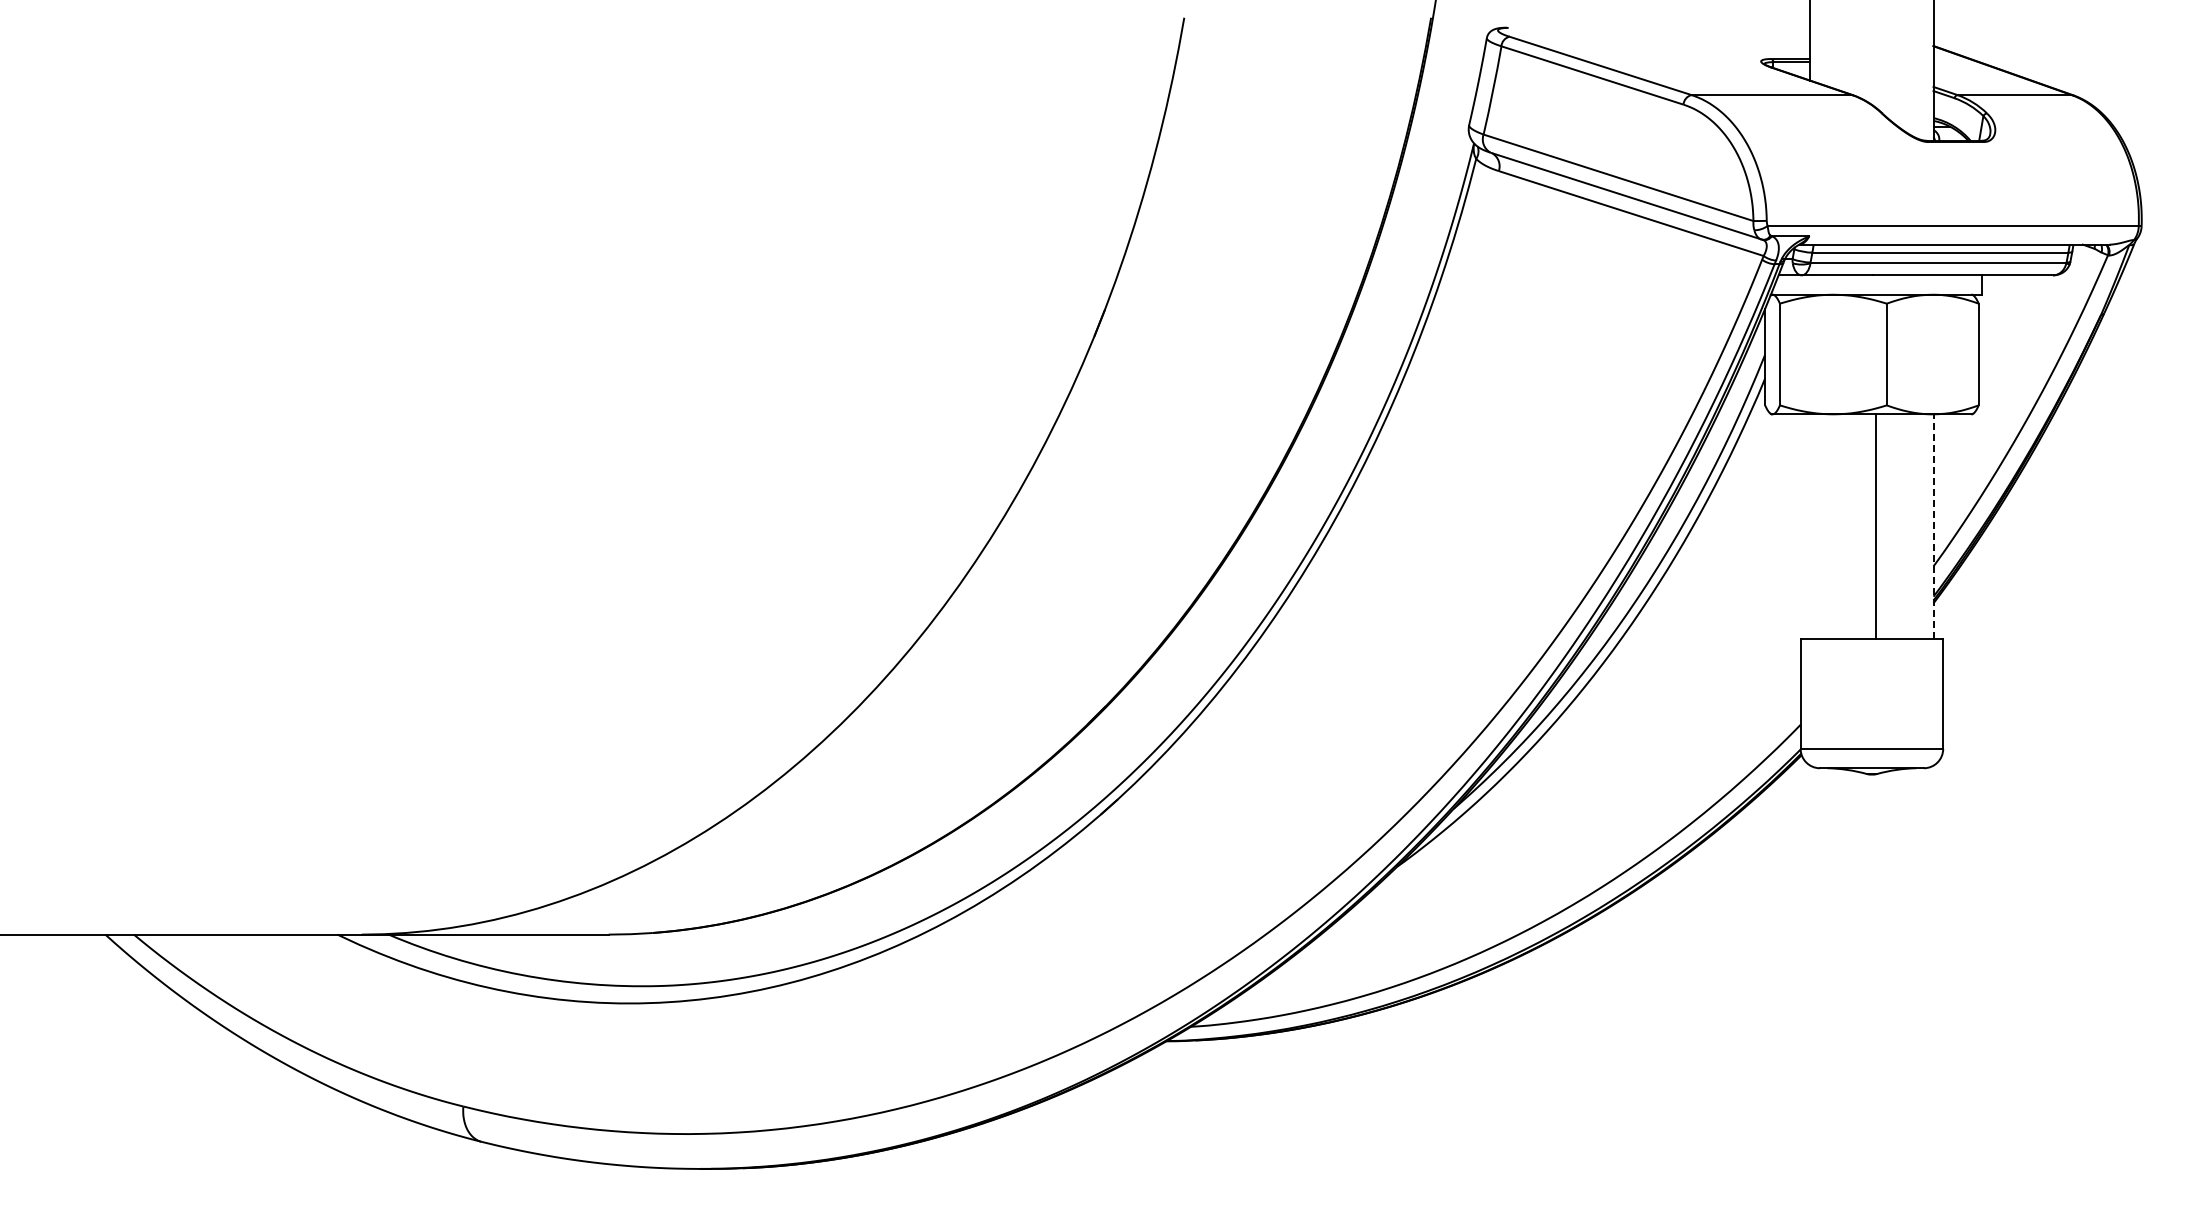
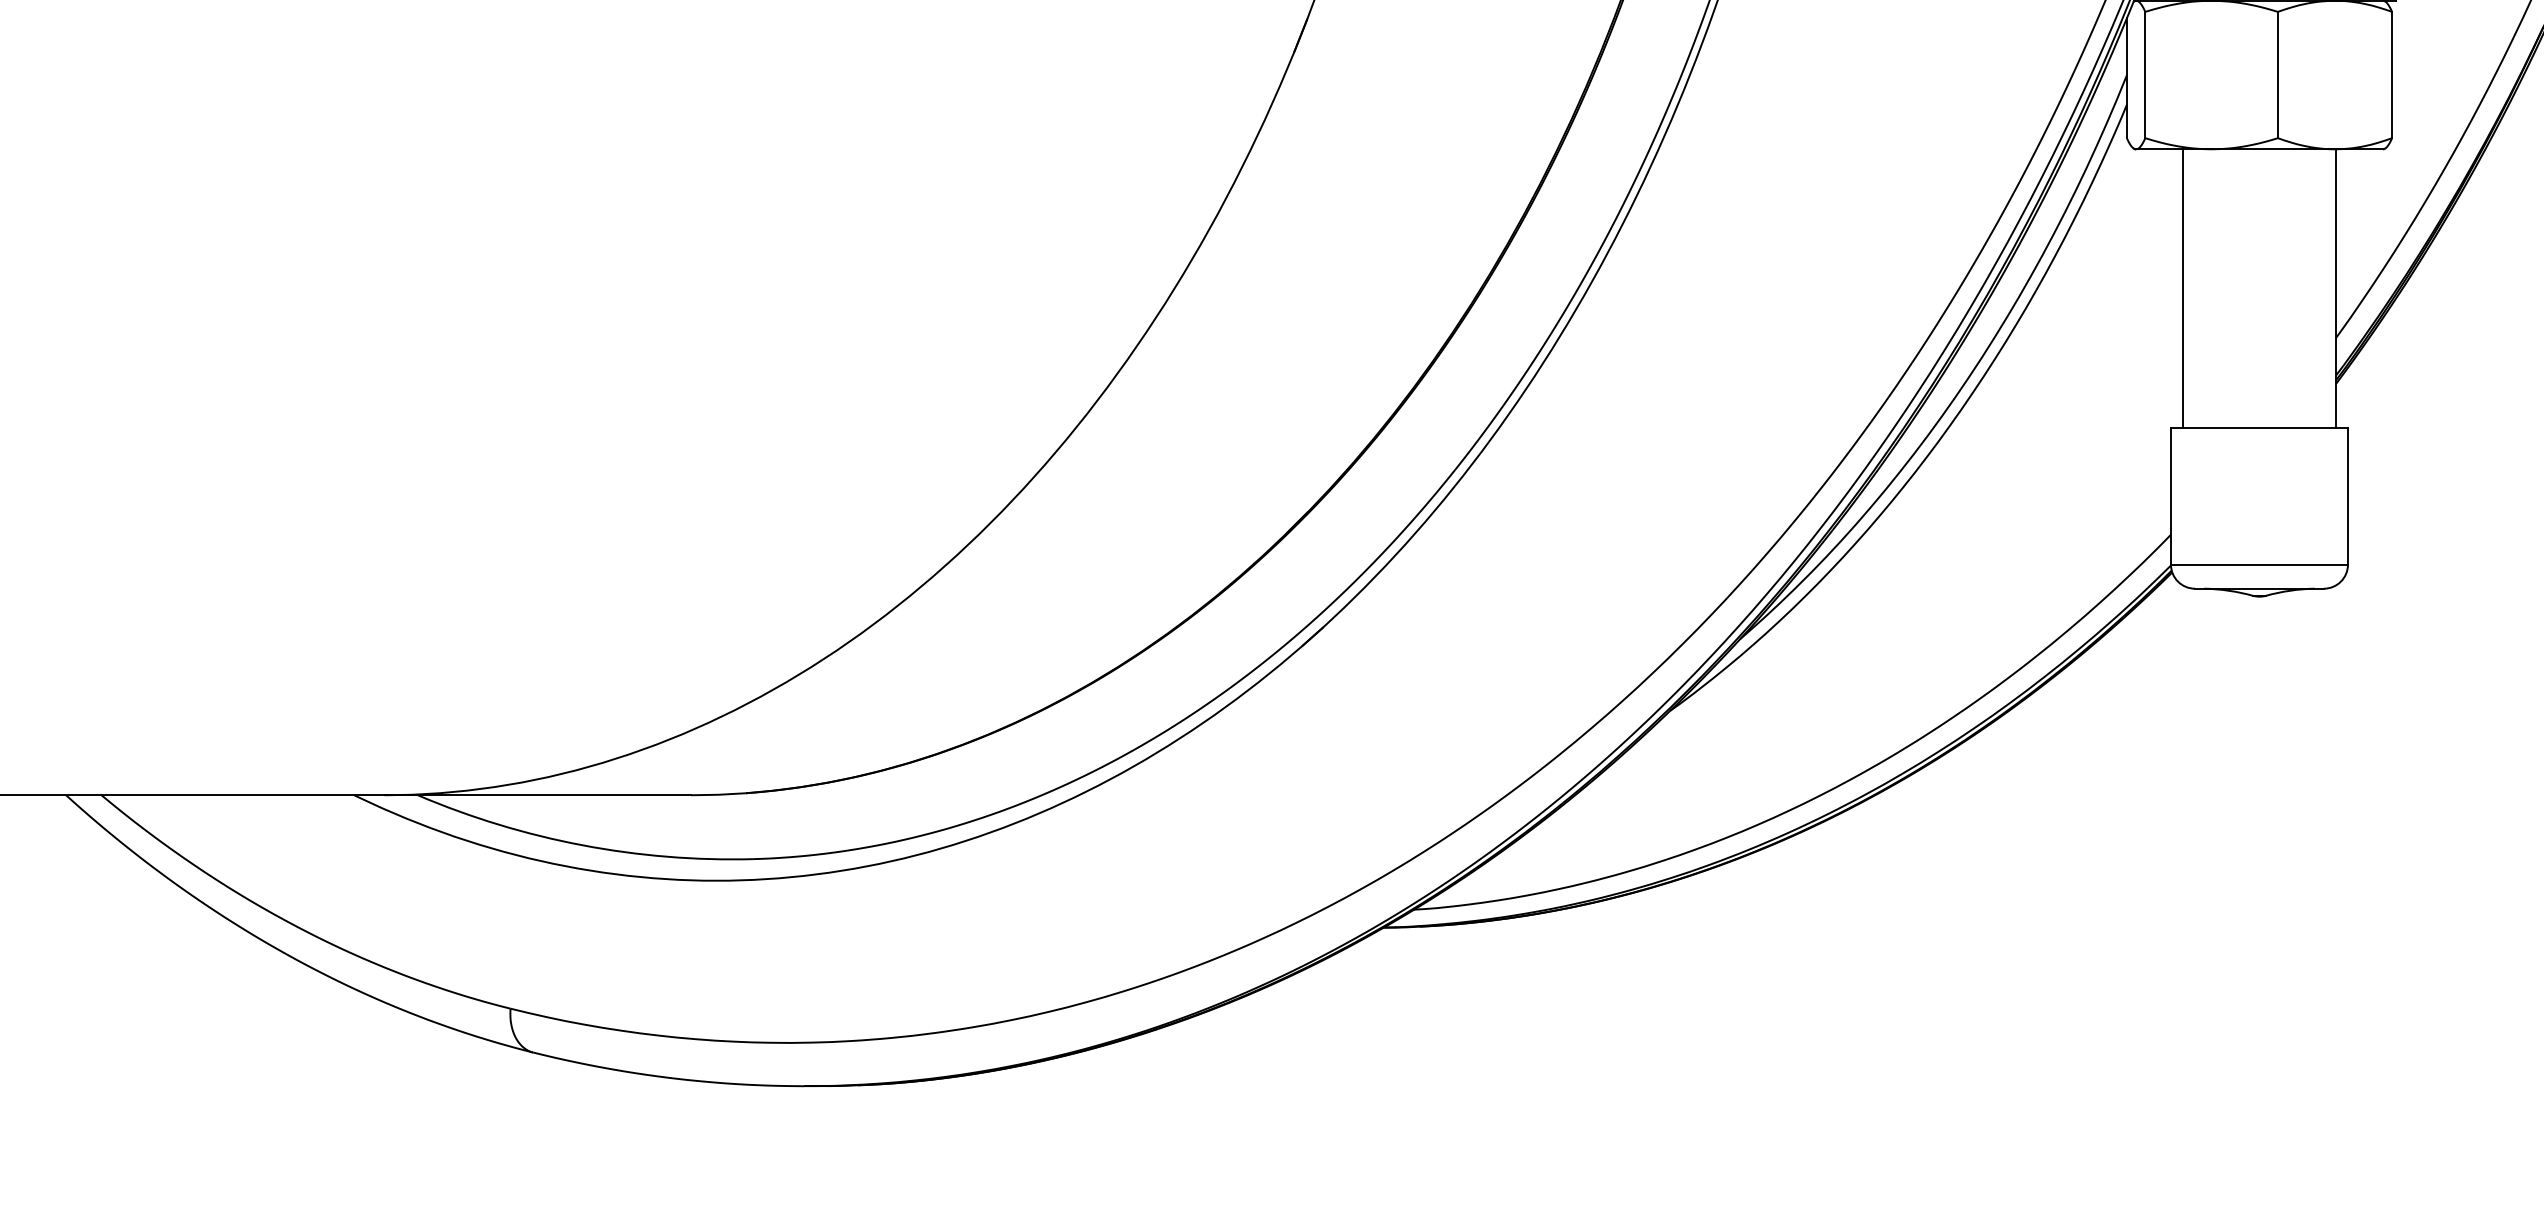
line: (1876, 526) -> (2183, 288), moved
line: (1933, 526) -> (2335, 288), dashed -> solid

